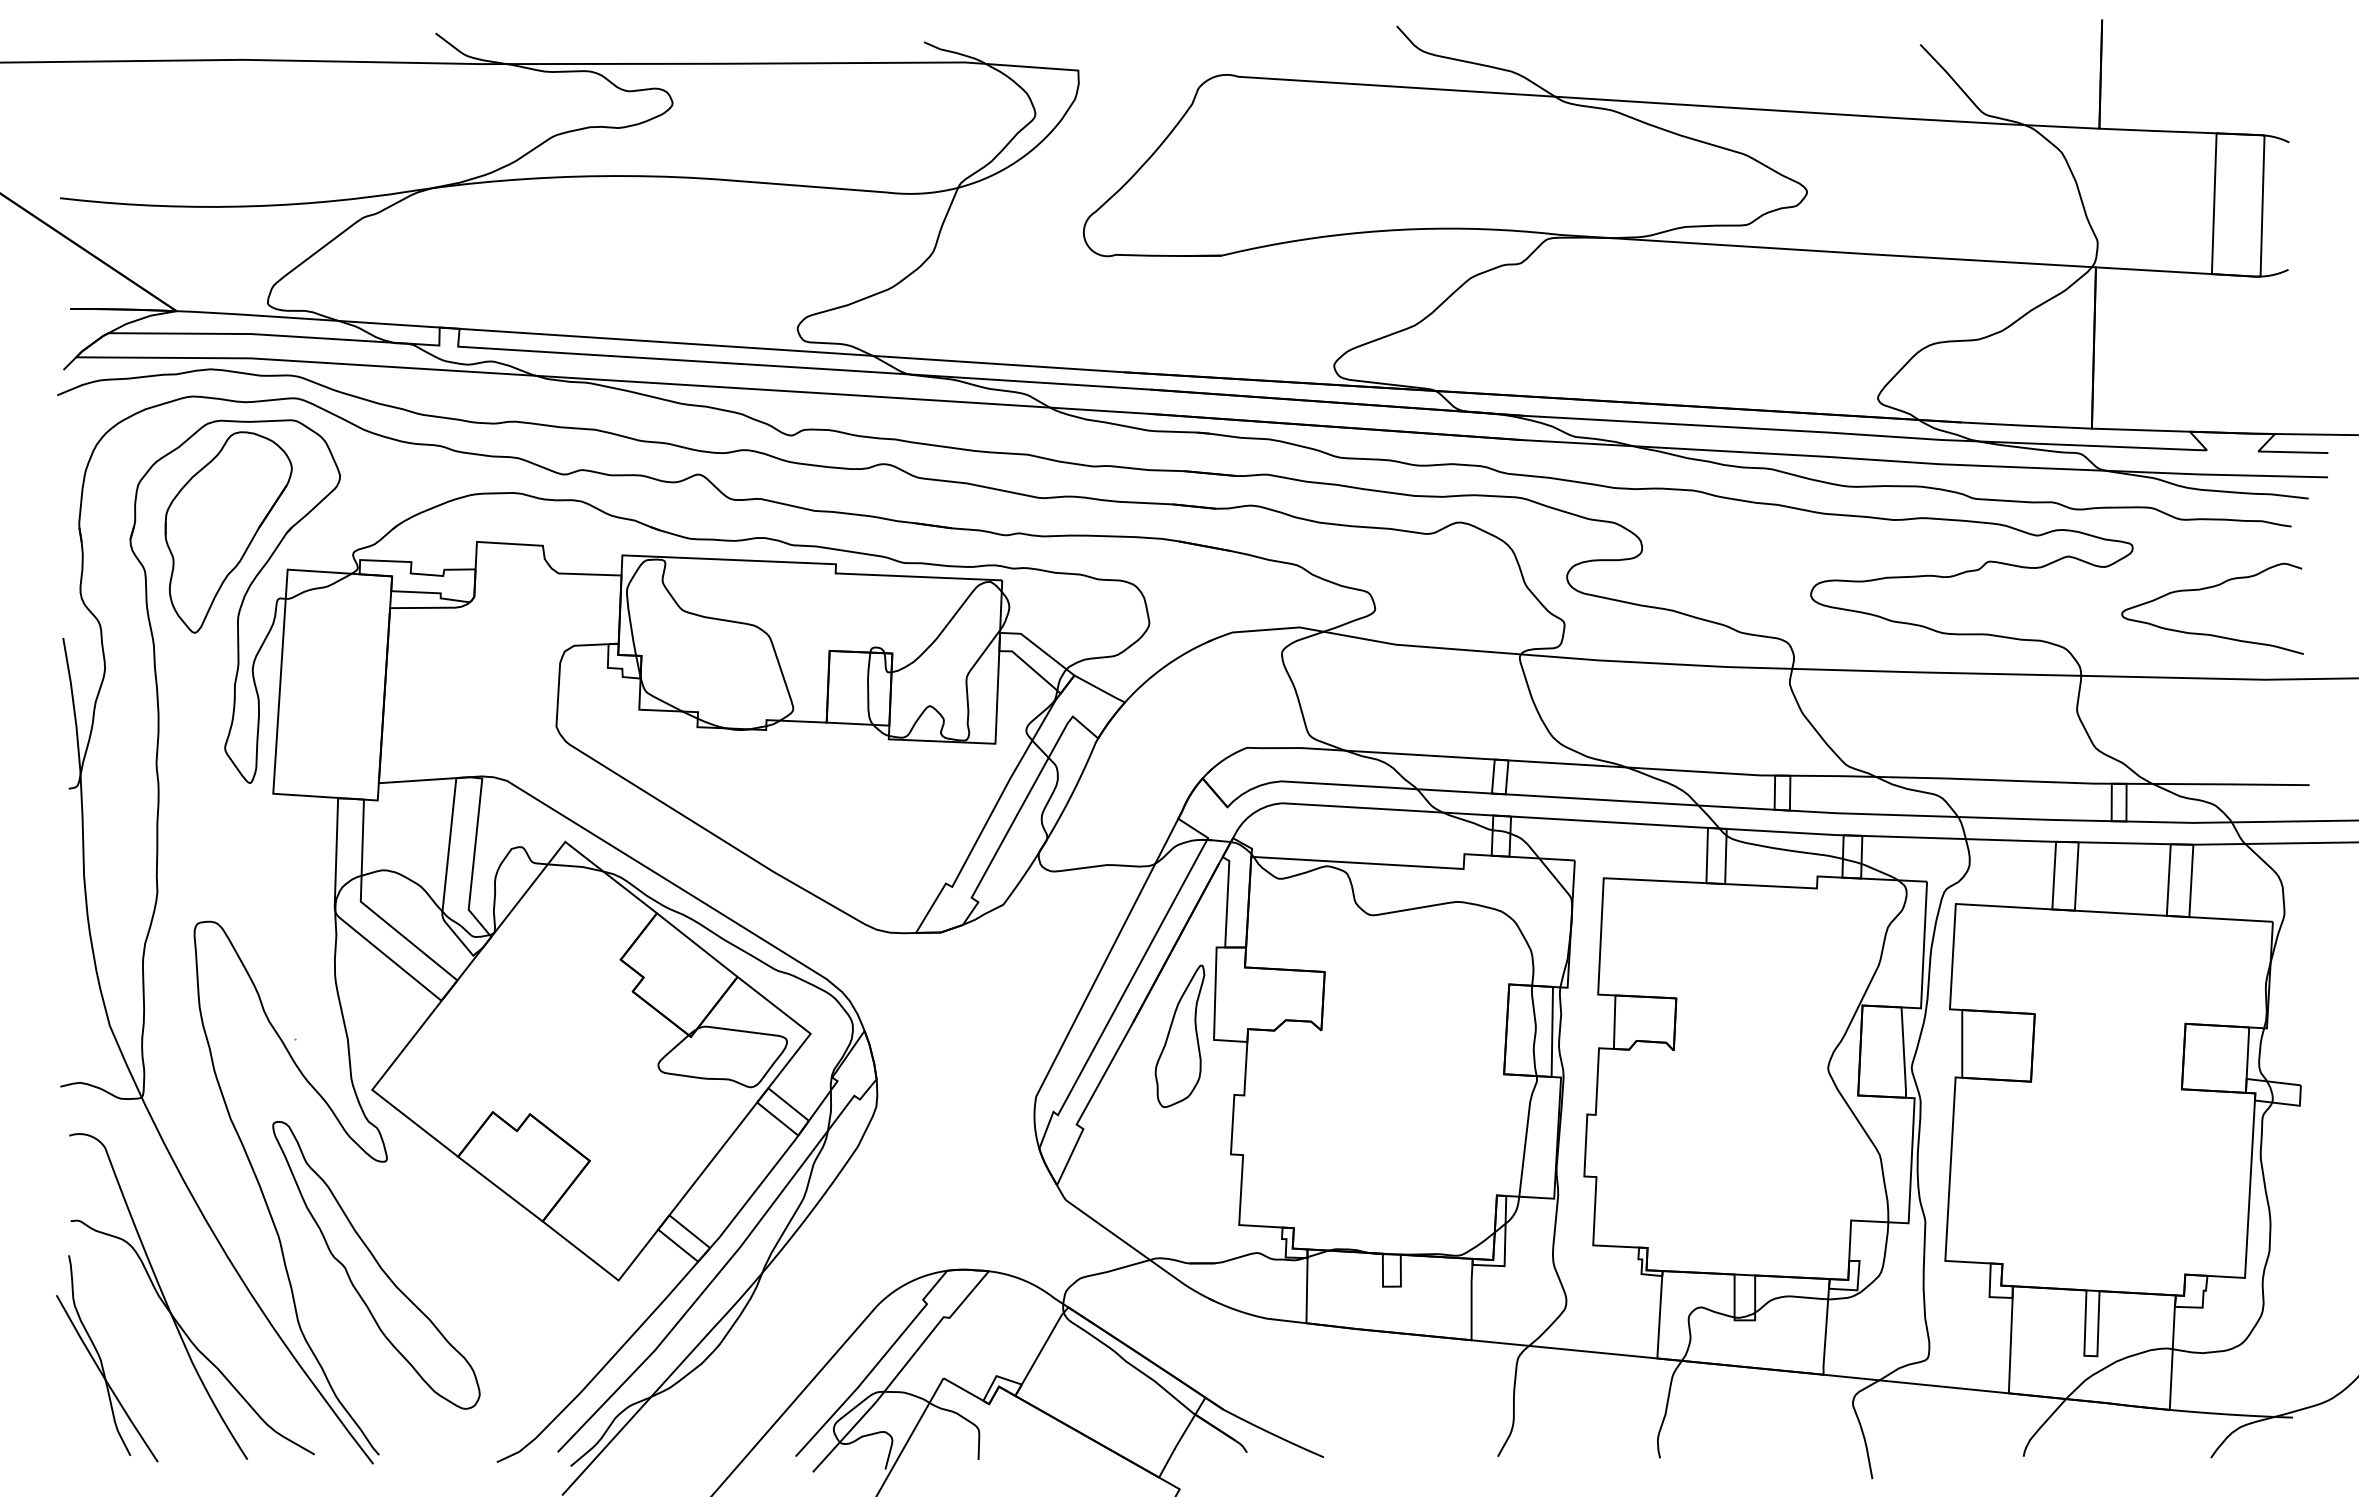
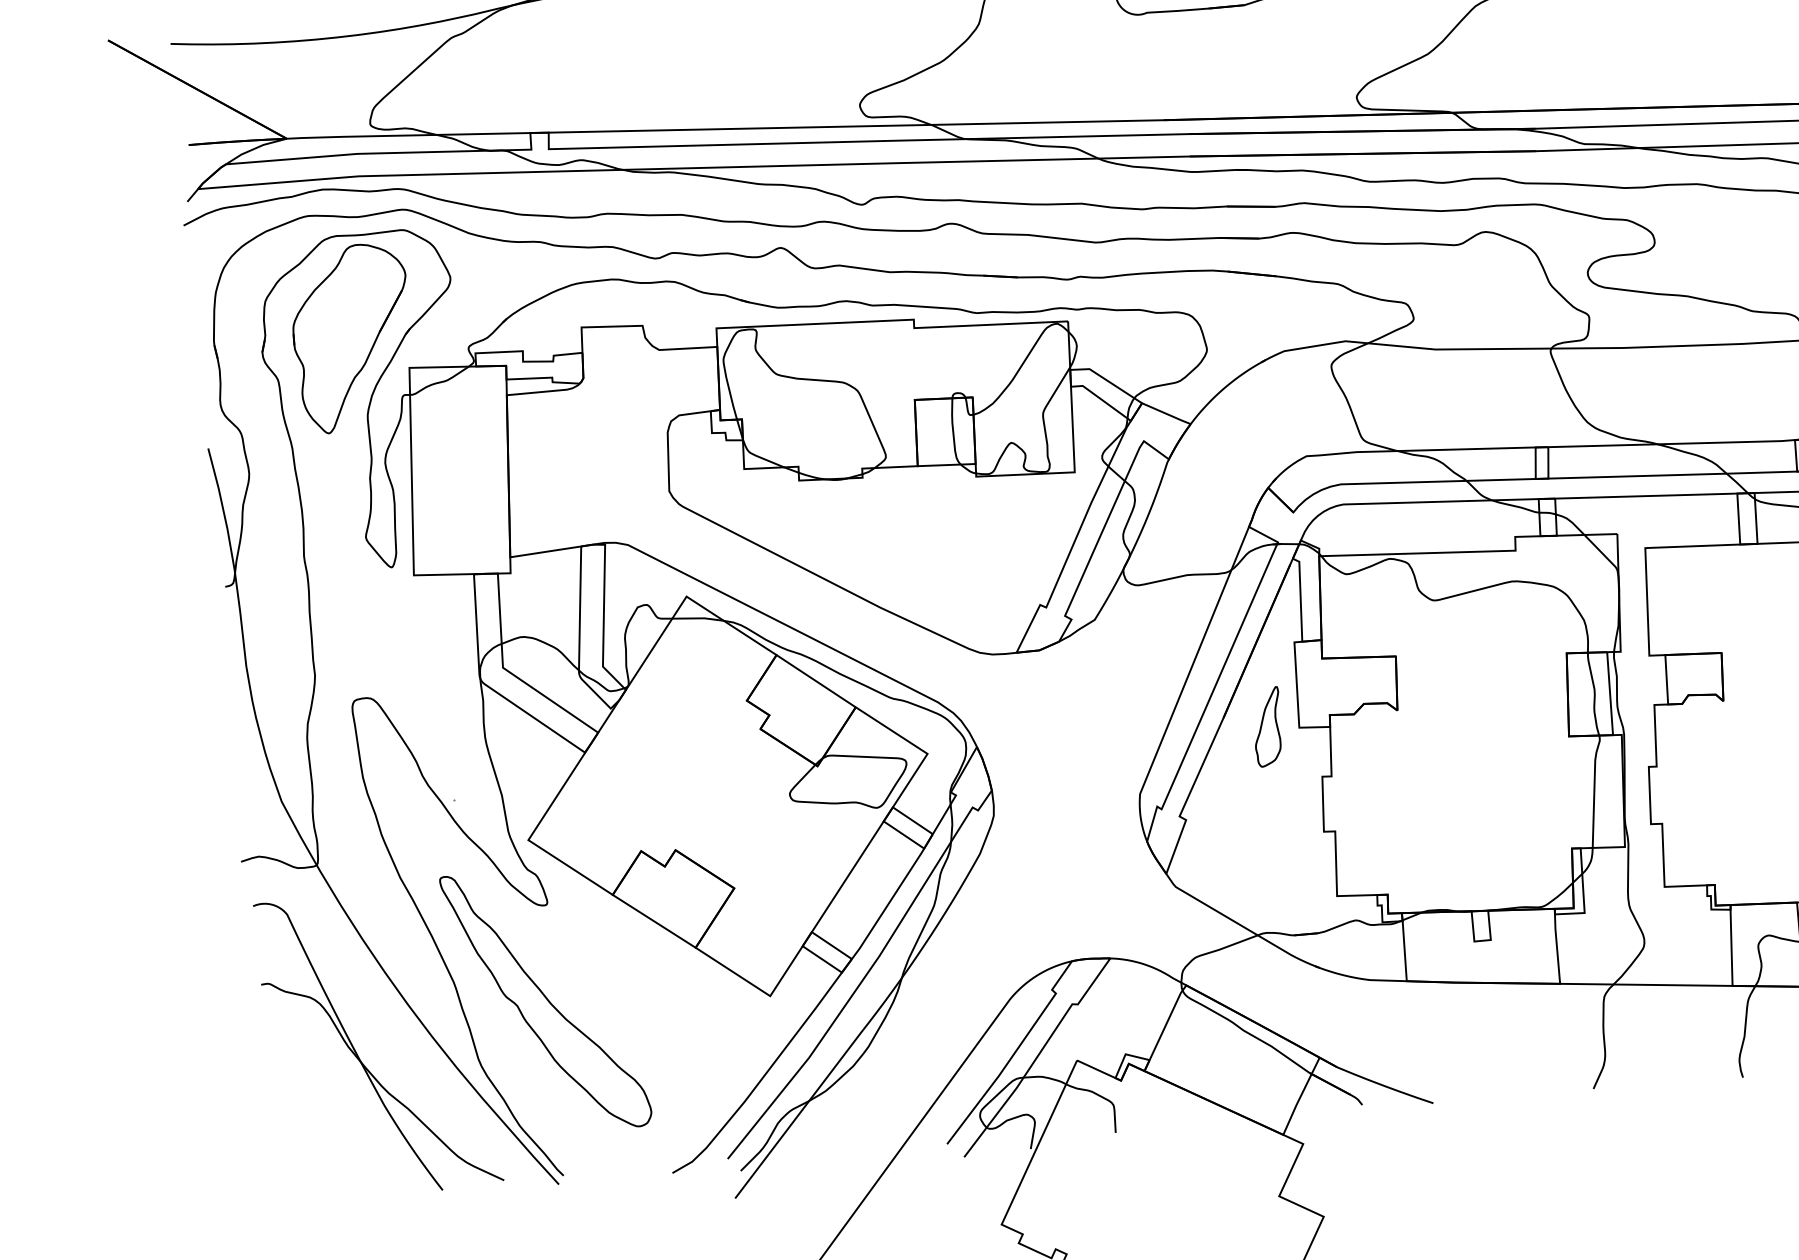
part: (1179, 1035) -> (1267, 726), size x0.6
part: (107, 1358) -> (305, 1108), removed

